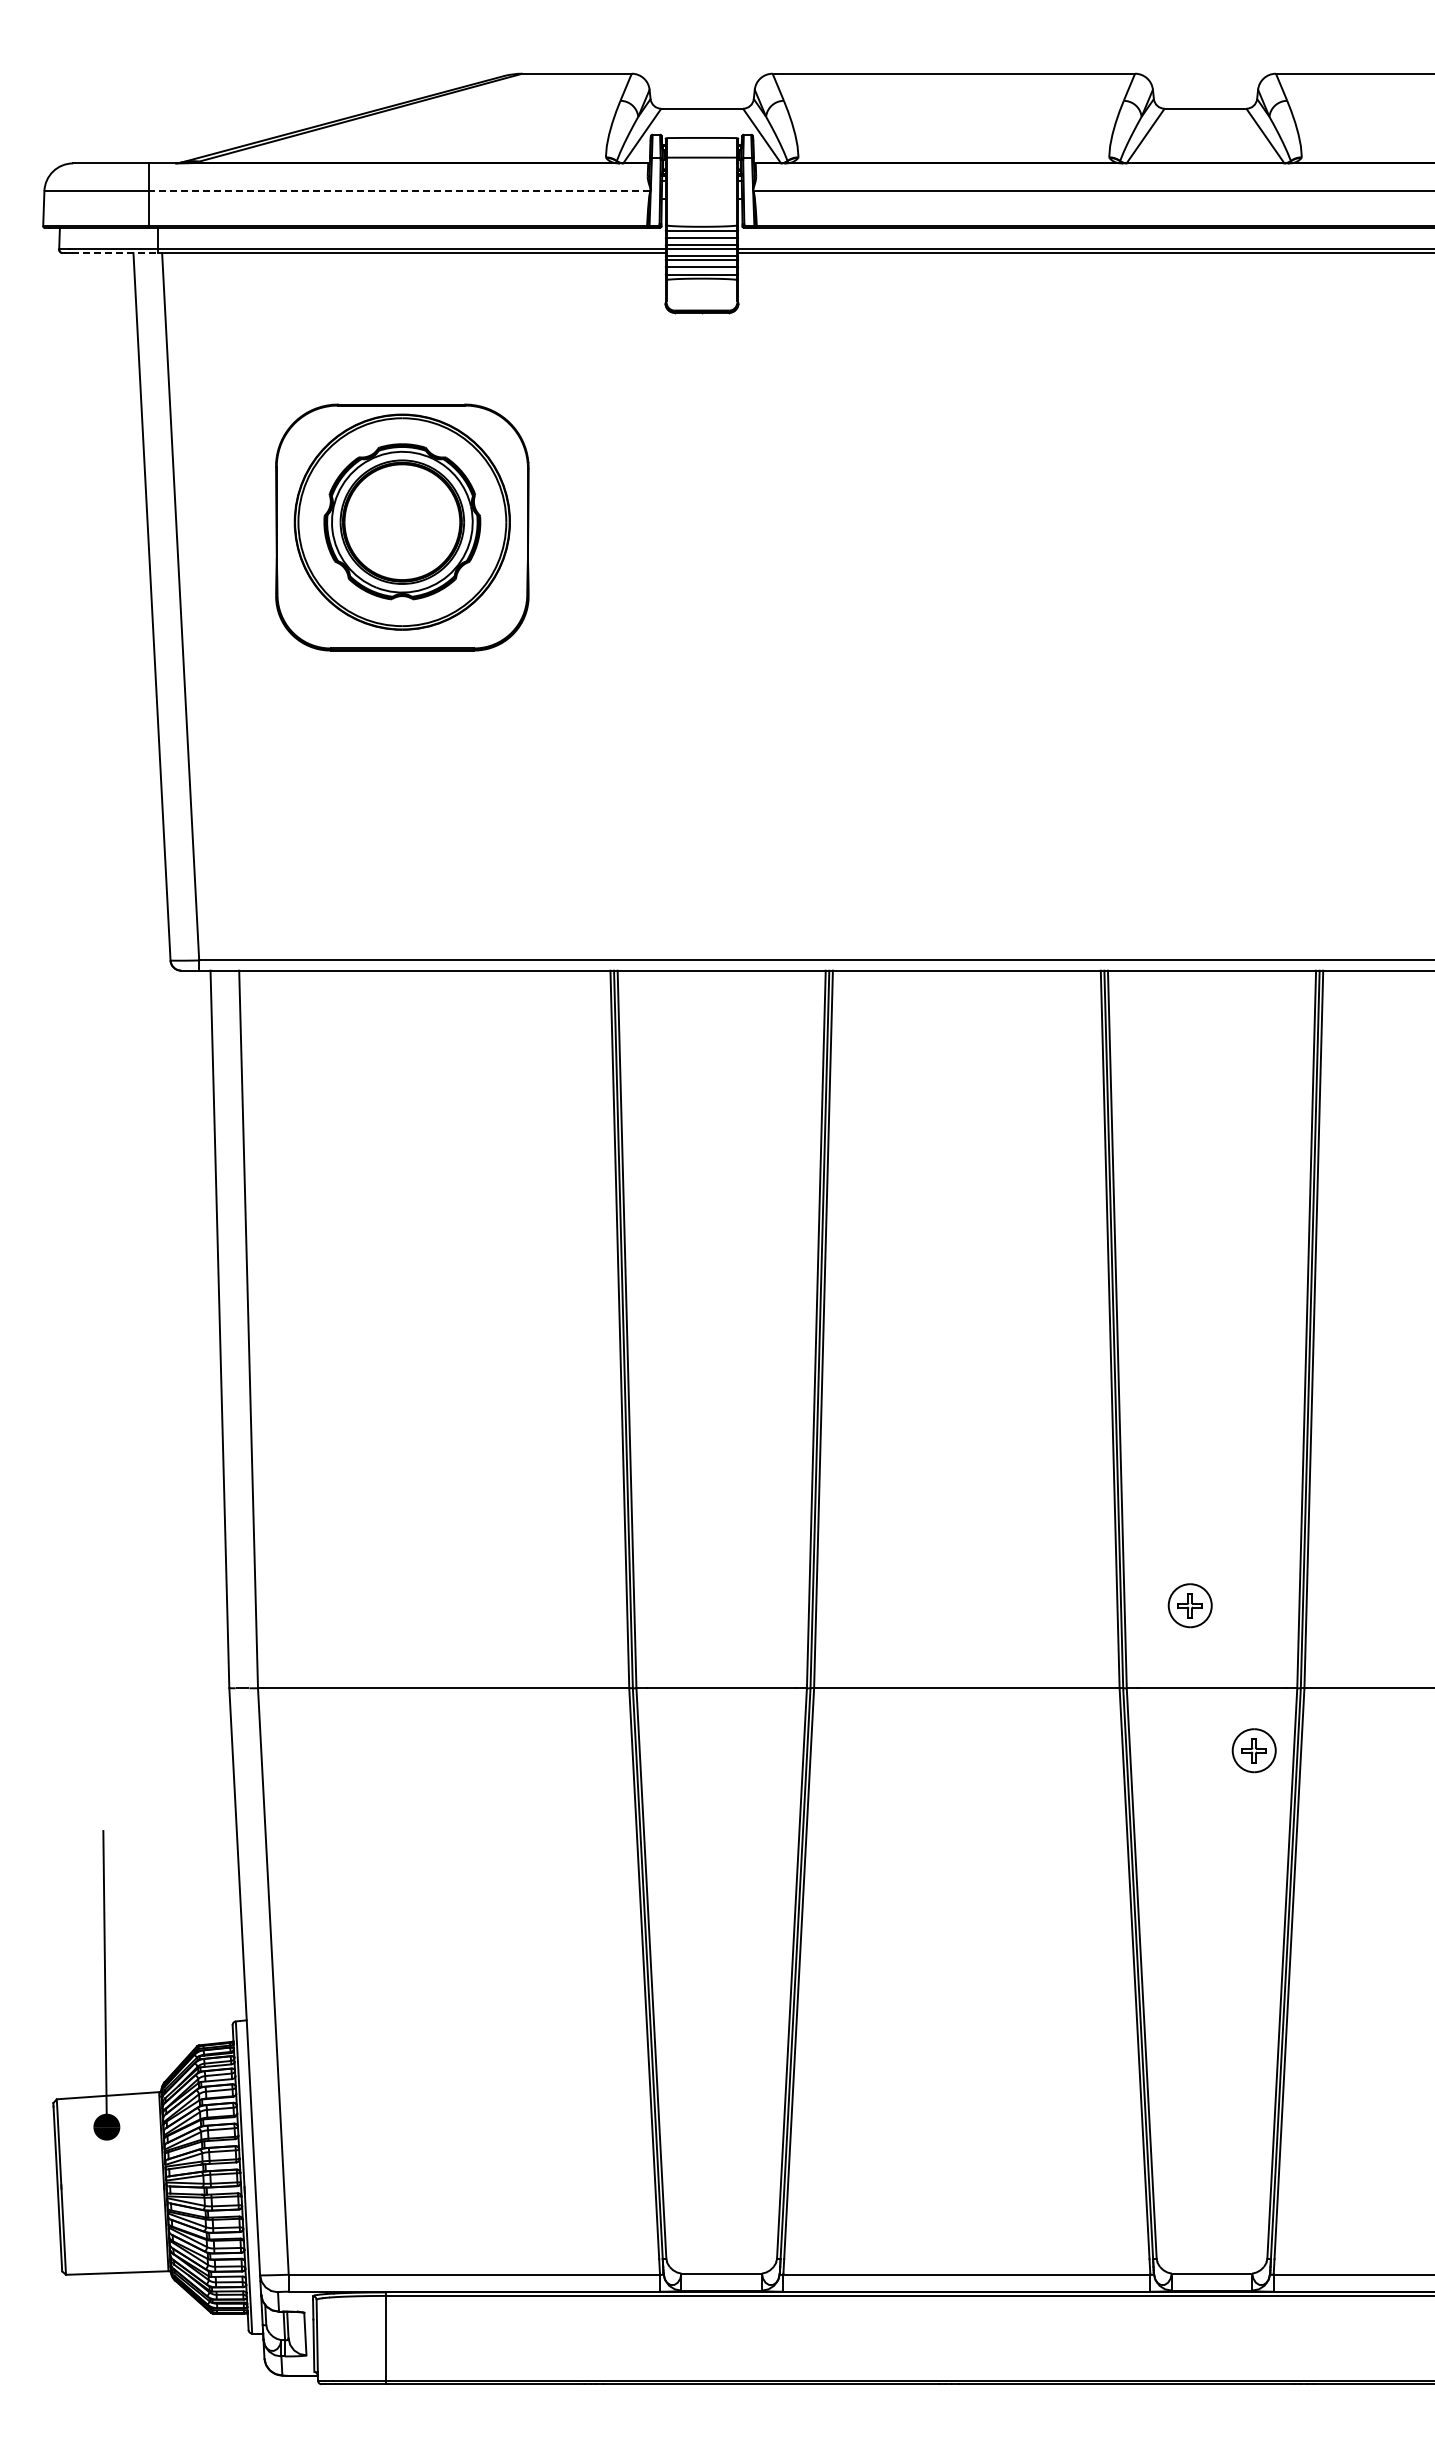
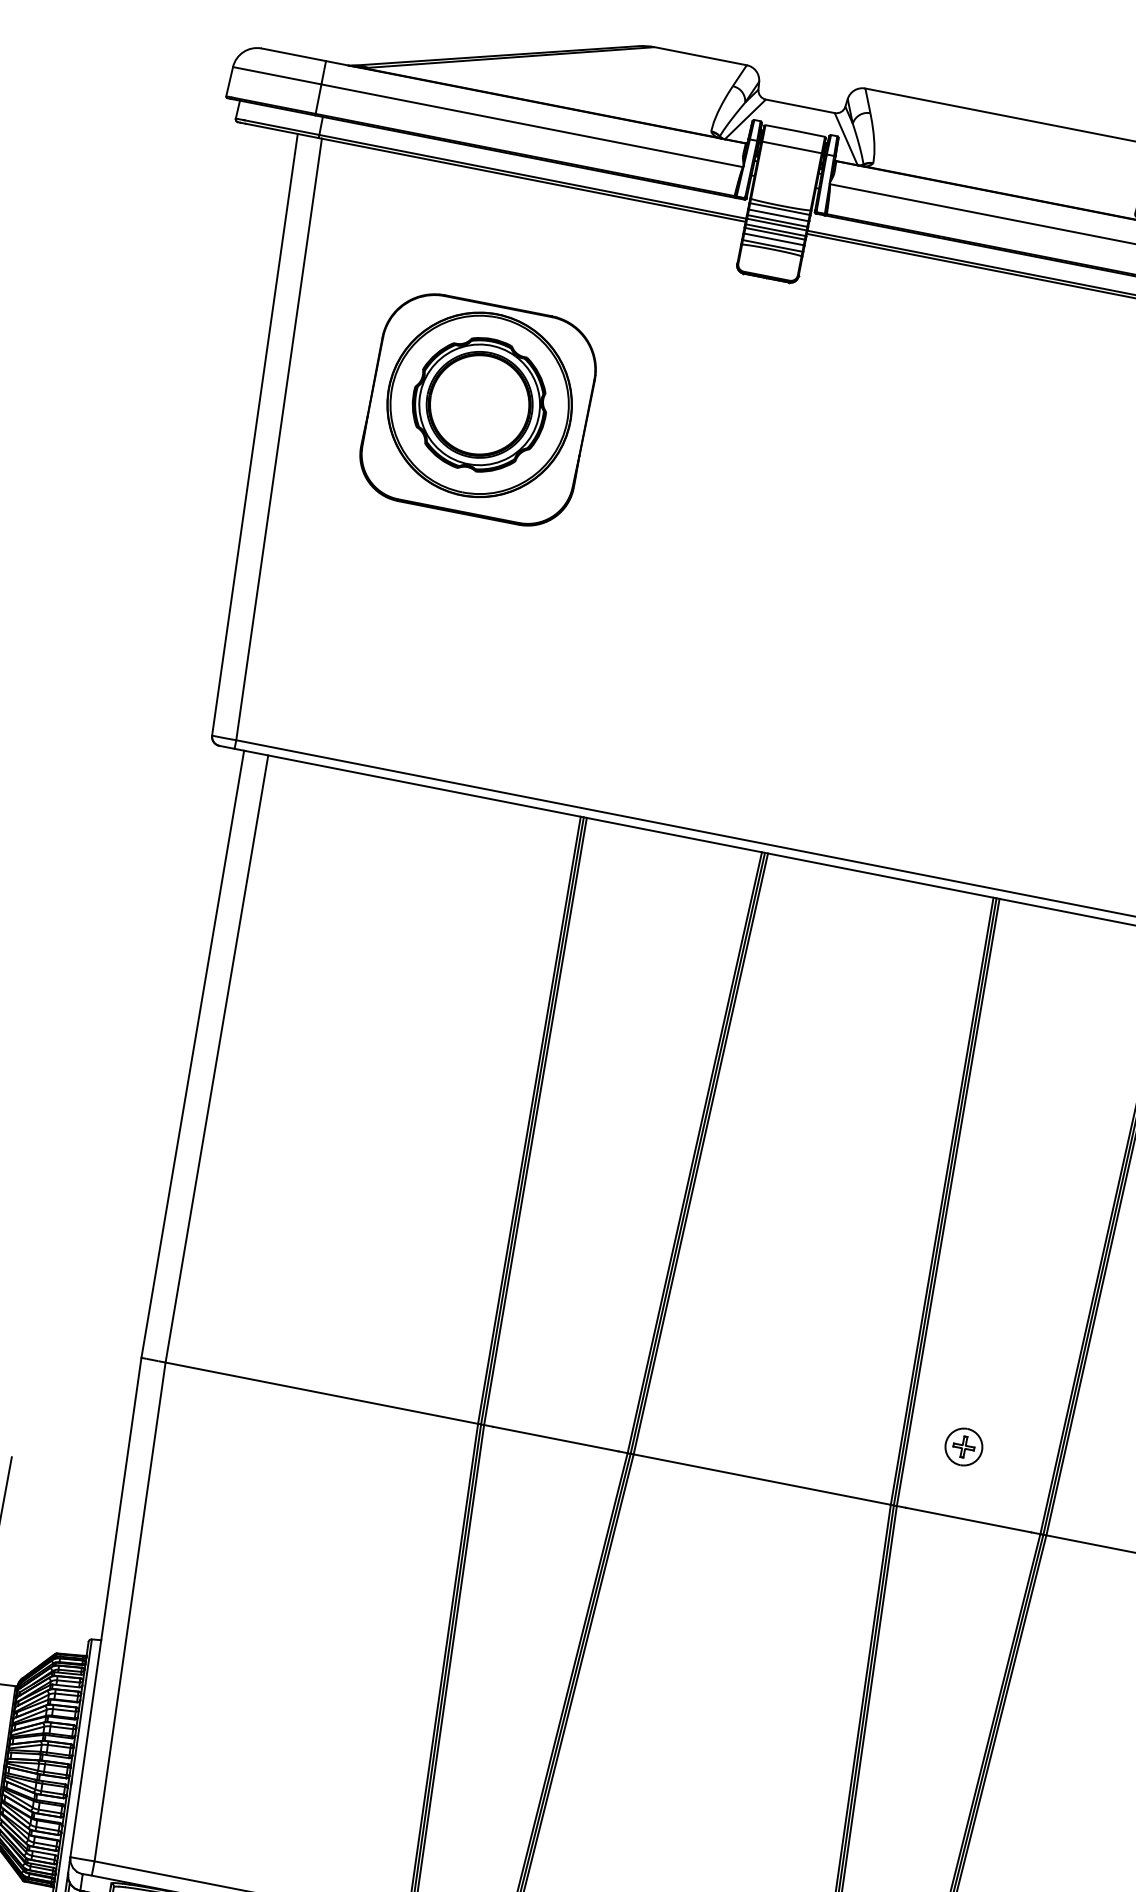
line: (399, 191) -> (531, 126), dashed -> solid
line: (115, 253) -> (282, 131), dashed -> solid
part: (1253, 1750) -> (993, 1579), removed

